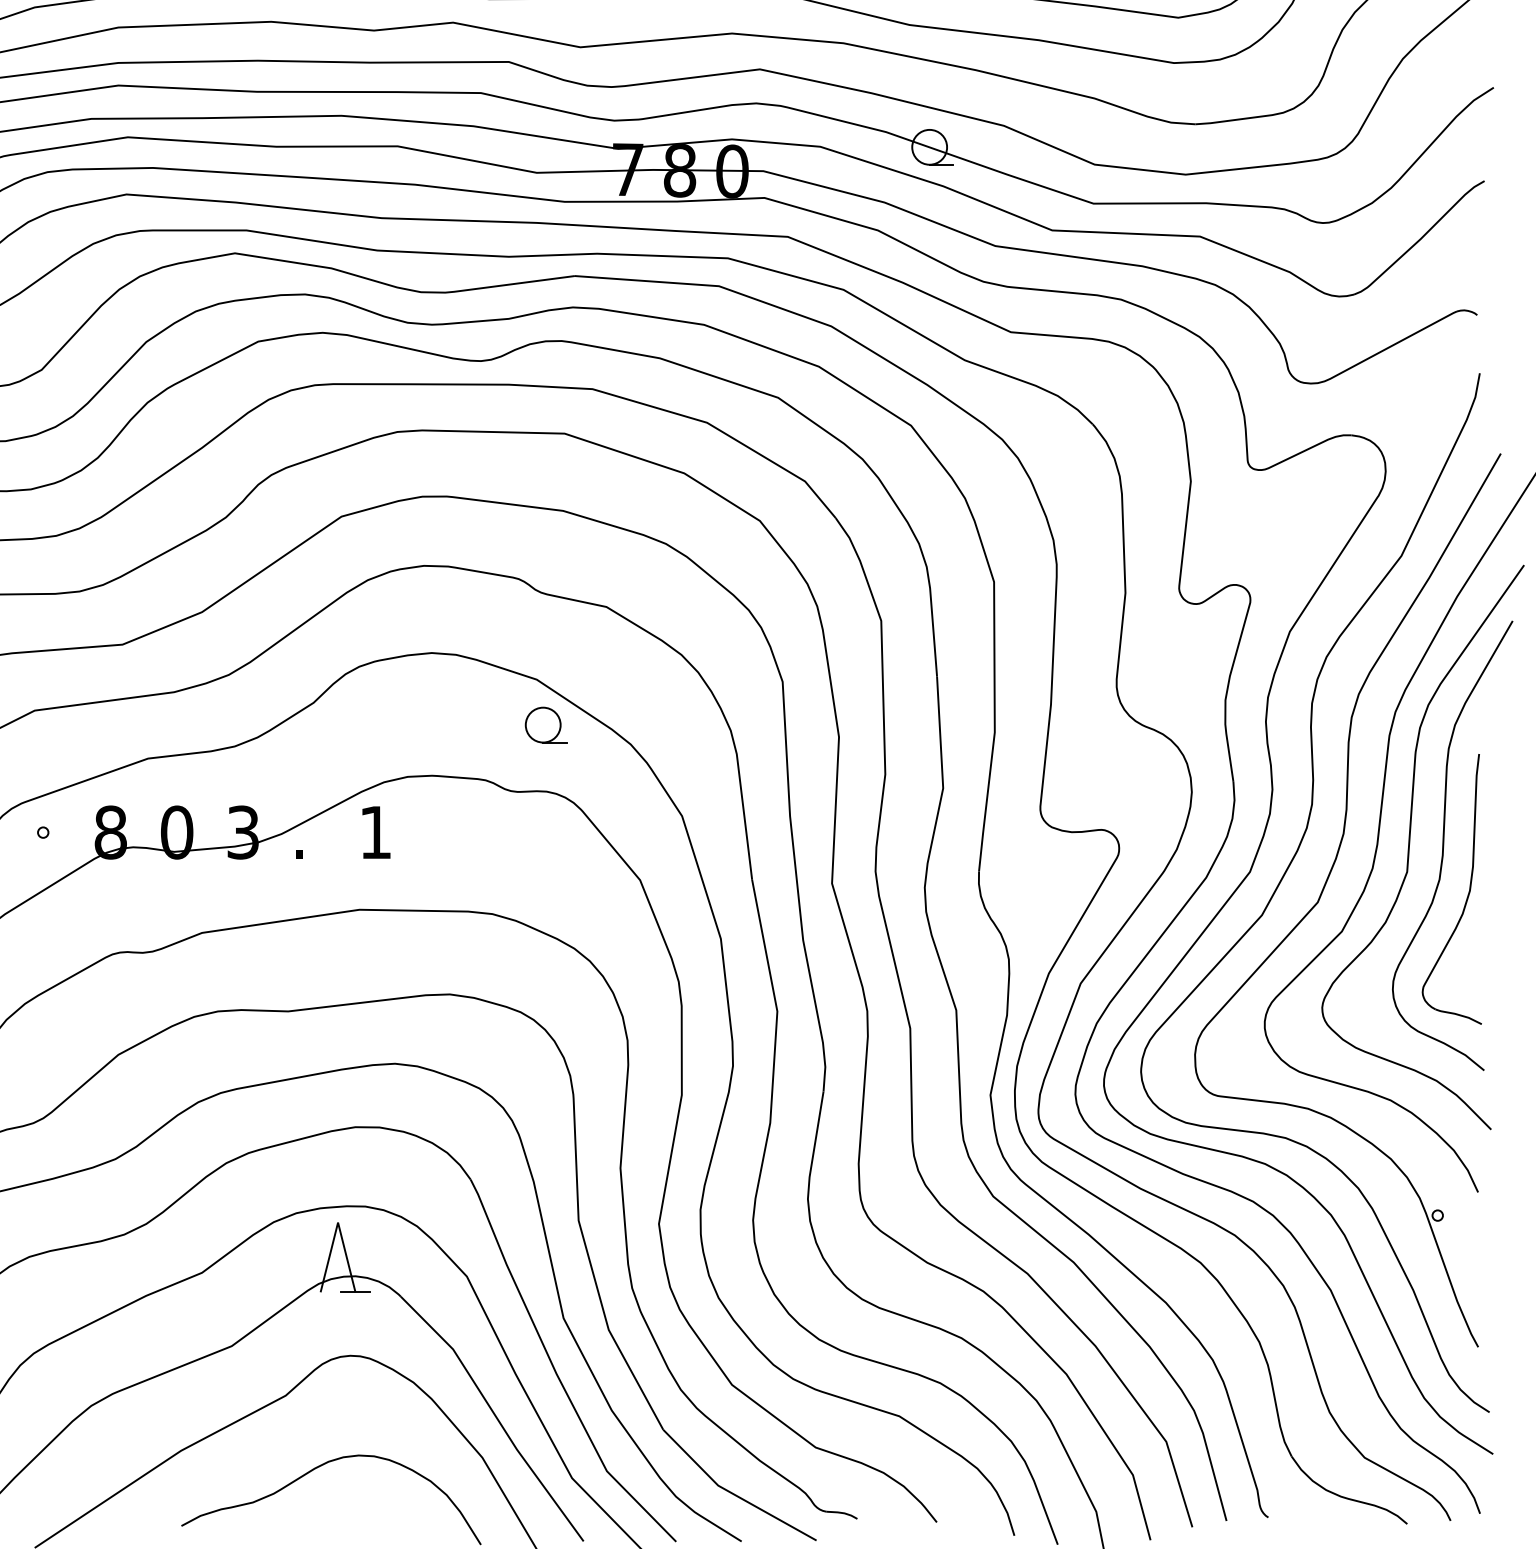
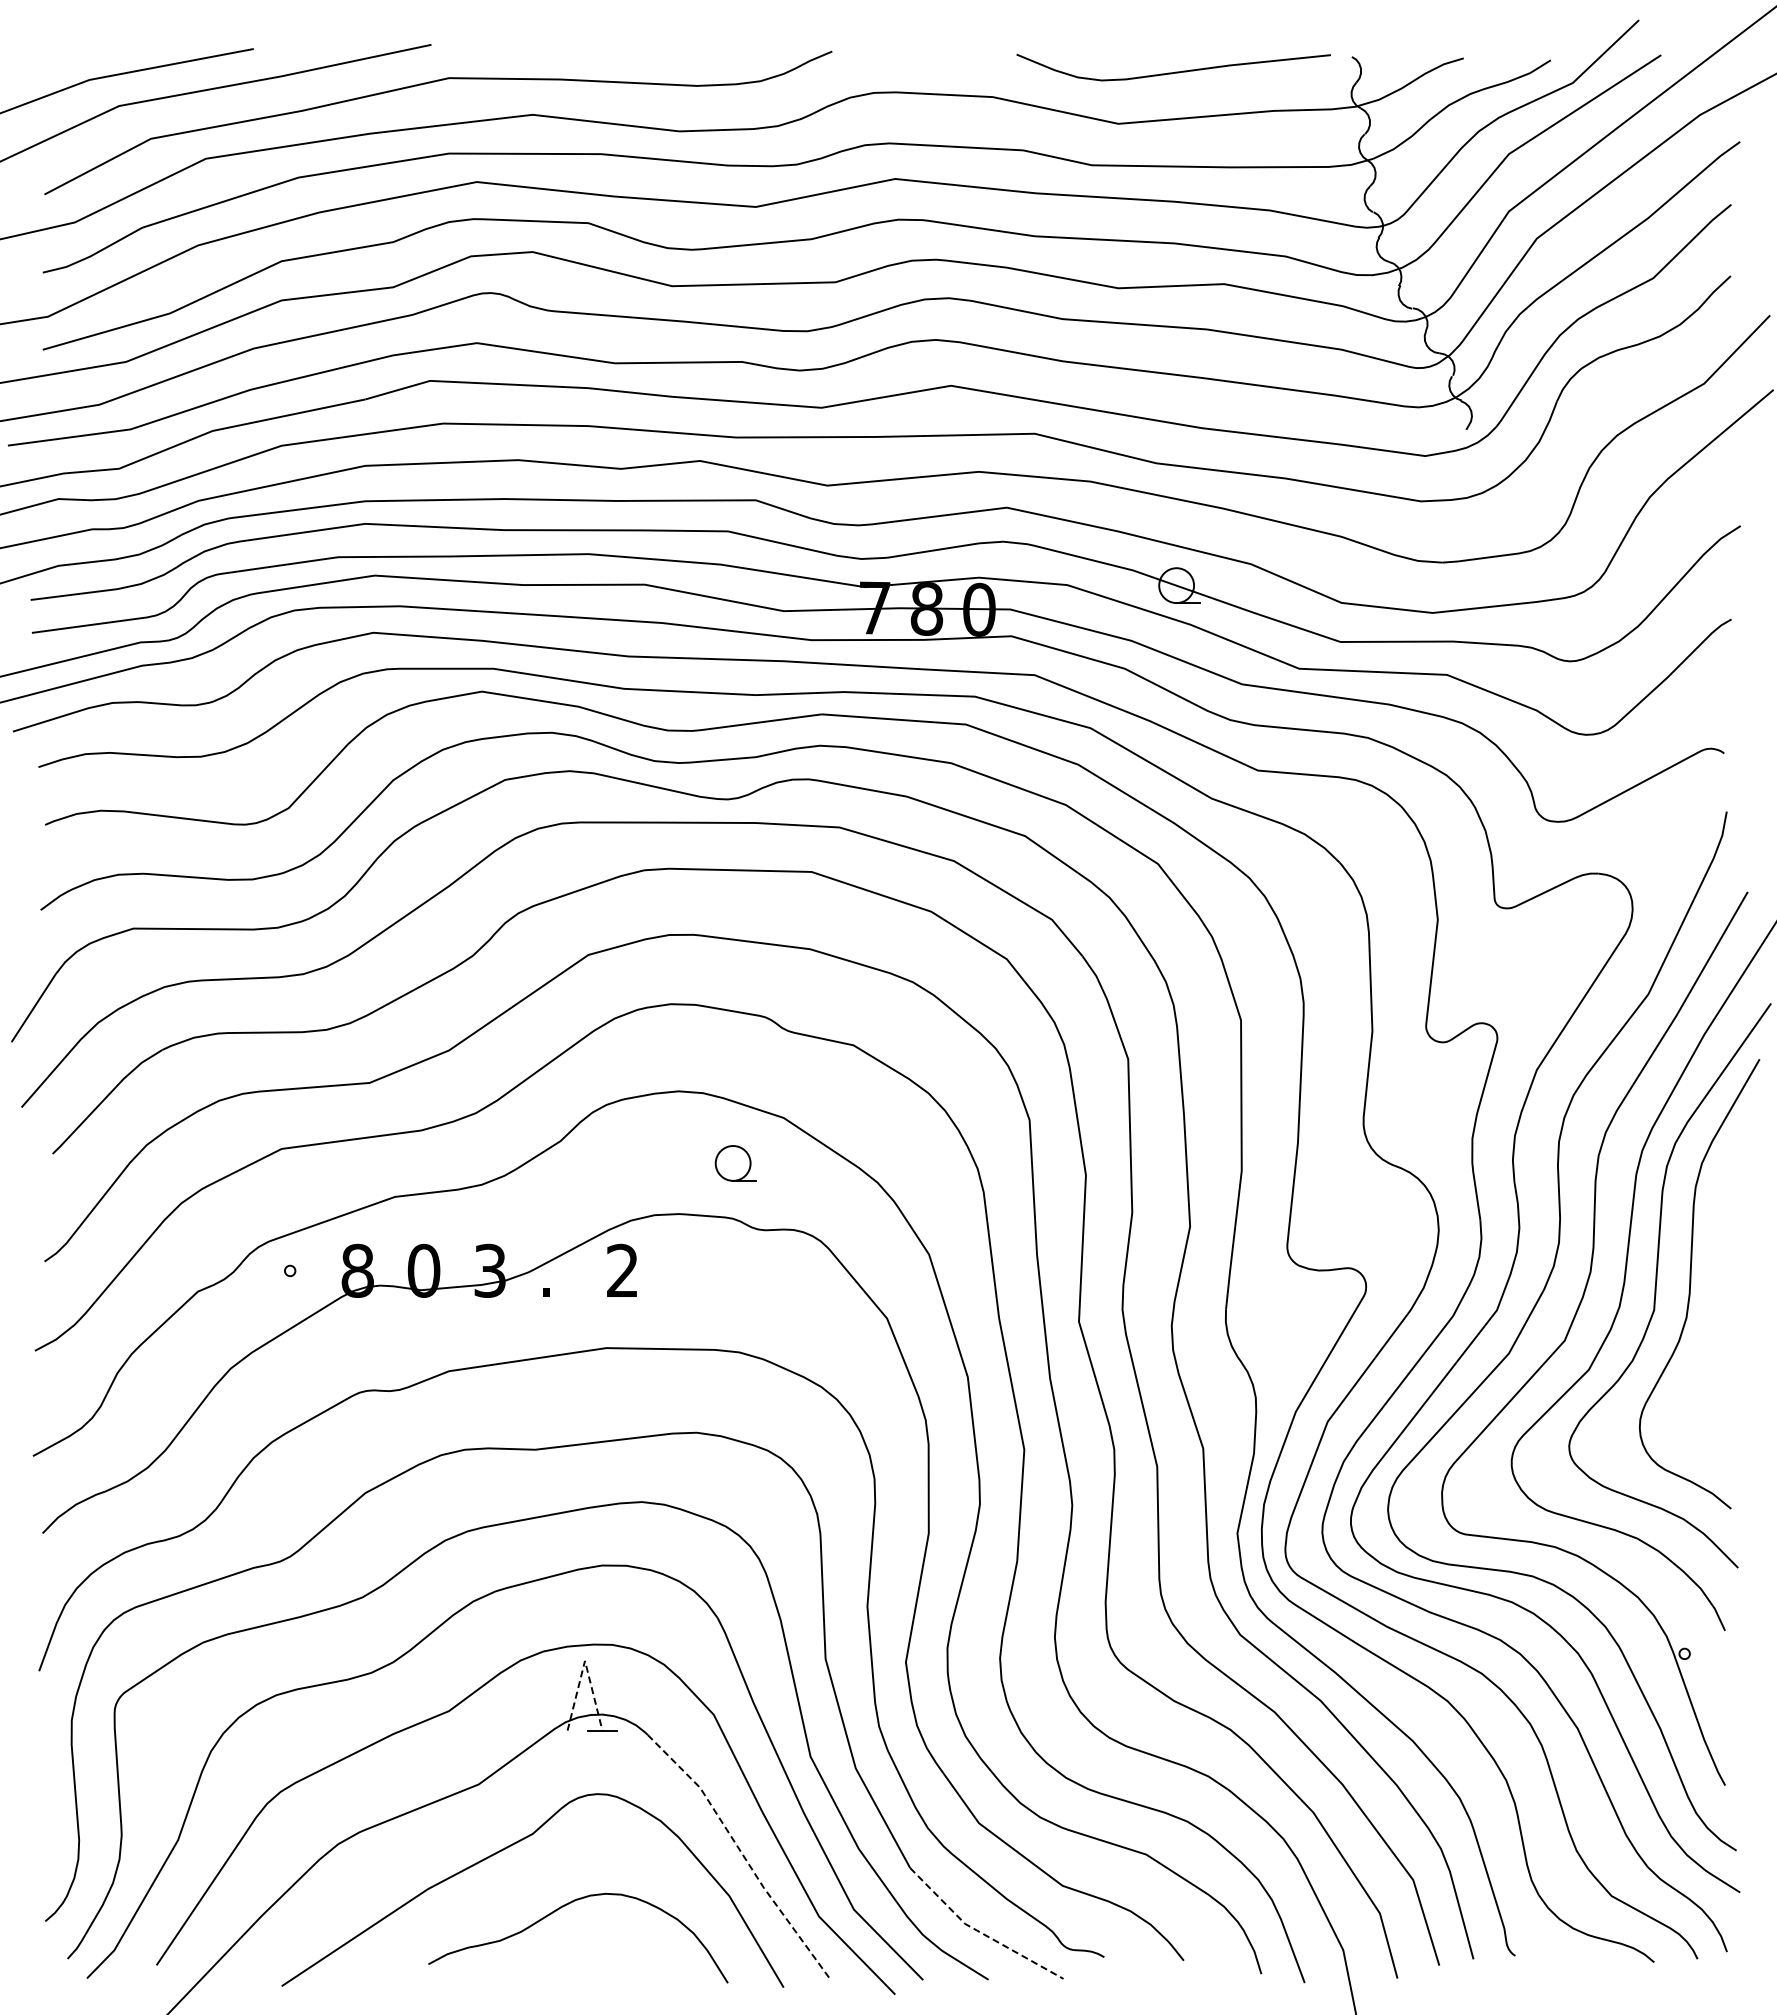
part: (545, 725) -> (735, 1163), moved
text: (375, 831) -> (622, 1269), 1 -> 2
part: (1467, 894) -> (1714, 1332), removed
line: (338, 1222) -> (585, 1660), solid -> dashed
line: (495, 1416) -> (742, 1854), solid -> dashed
line: (732, 1494) -> (979, 1932), solid -> dashed

